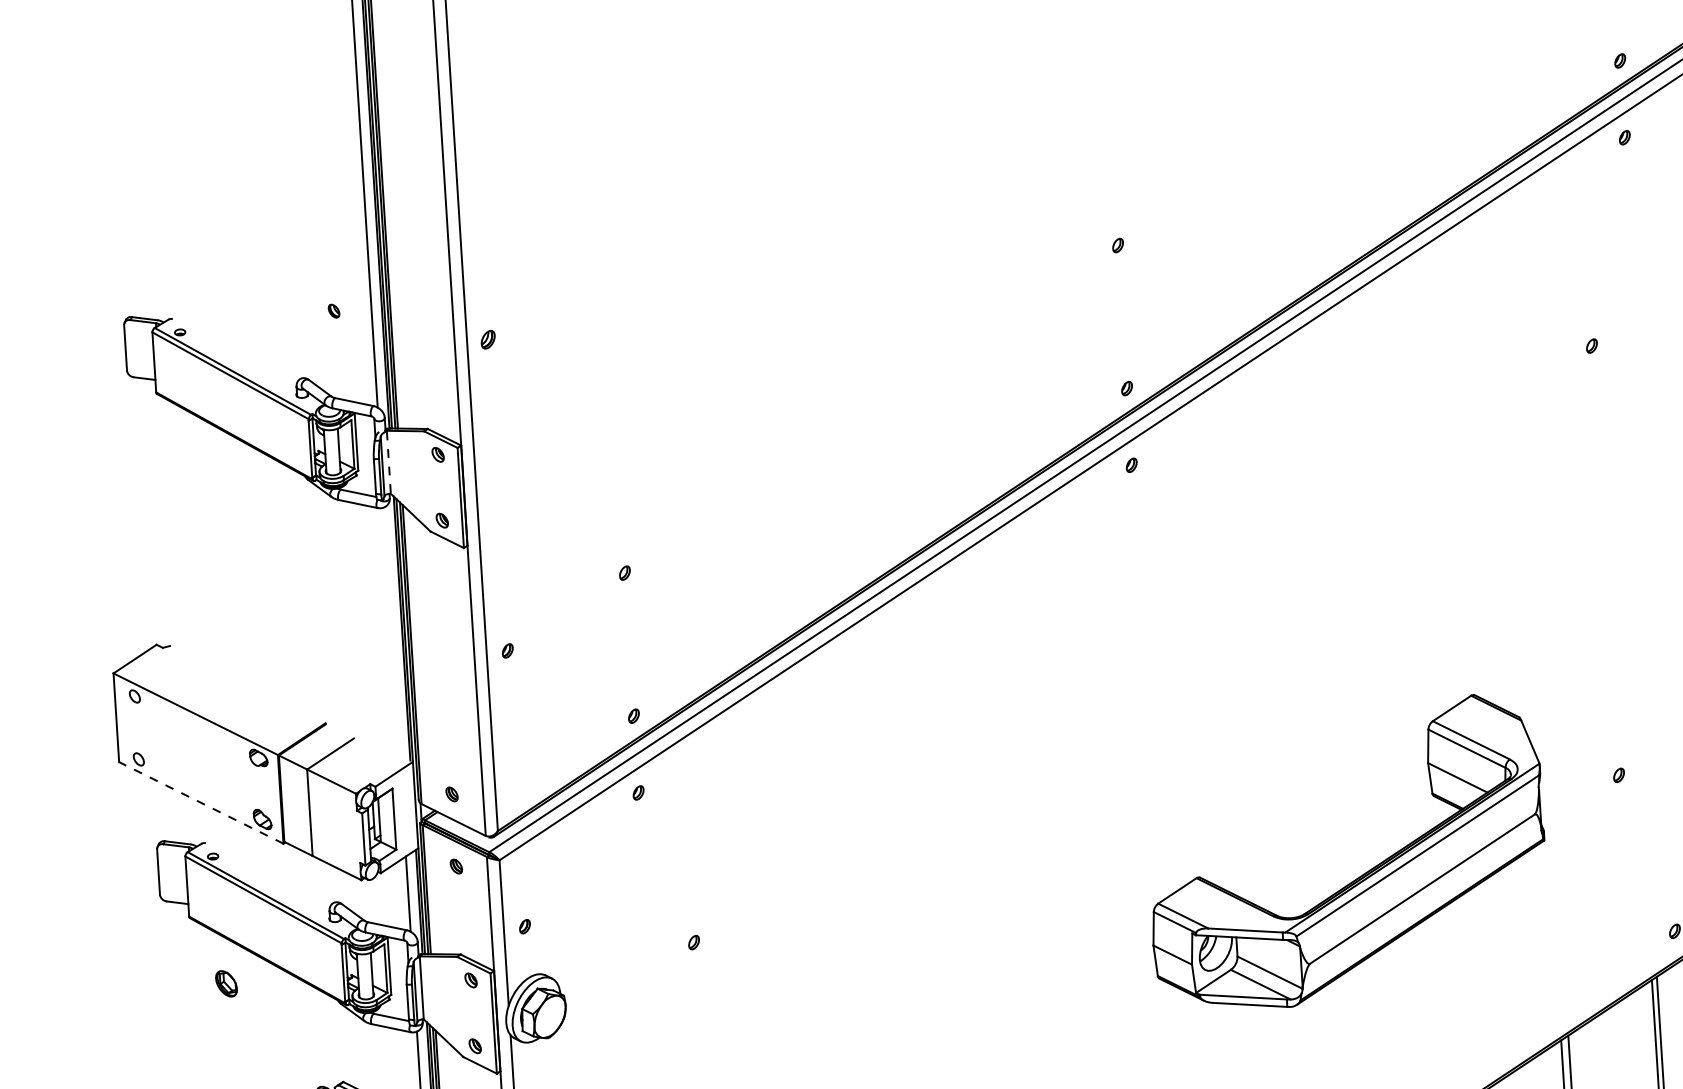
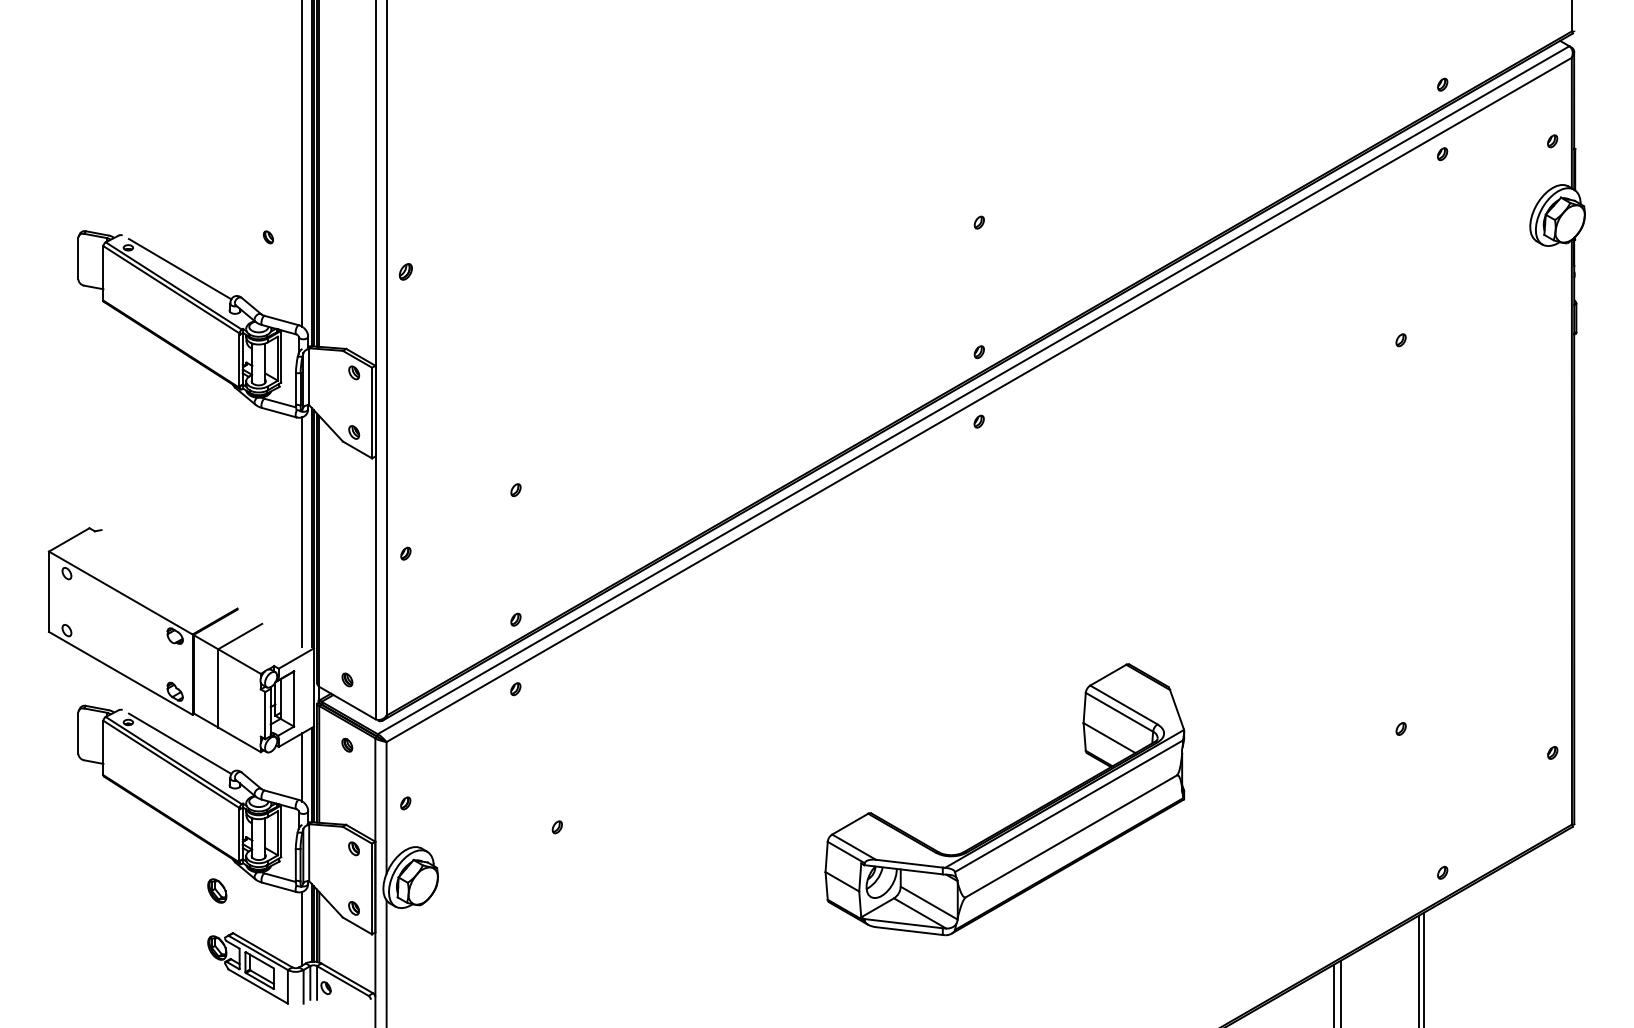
line: (238, 352) -> (179, 269), added
line: (389, 463) -> (309, 377), dashed -> solid
line: (392, 634) -> (302, 532), added
line: (200, 803) -> (120, 673), dashed -> solid
line: (270, 876) -> (179, 743), added
part: (1358, 876) -> (1014, 821), moved
part: (226, 983) -> (217, 890), moved

